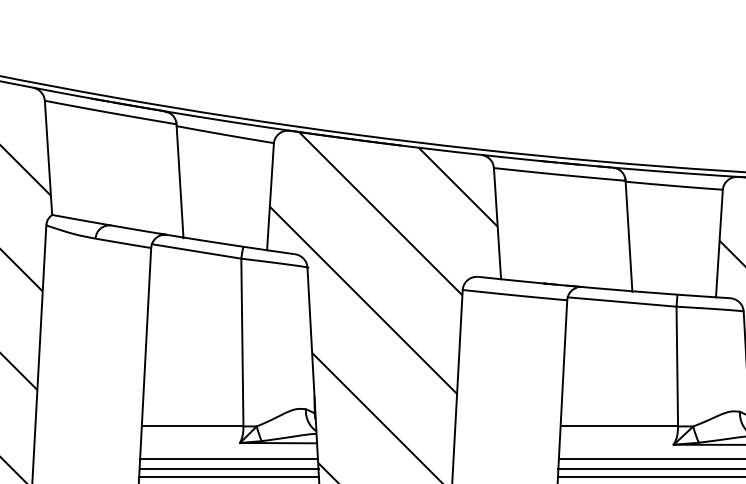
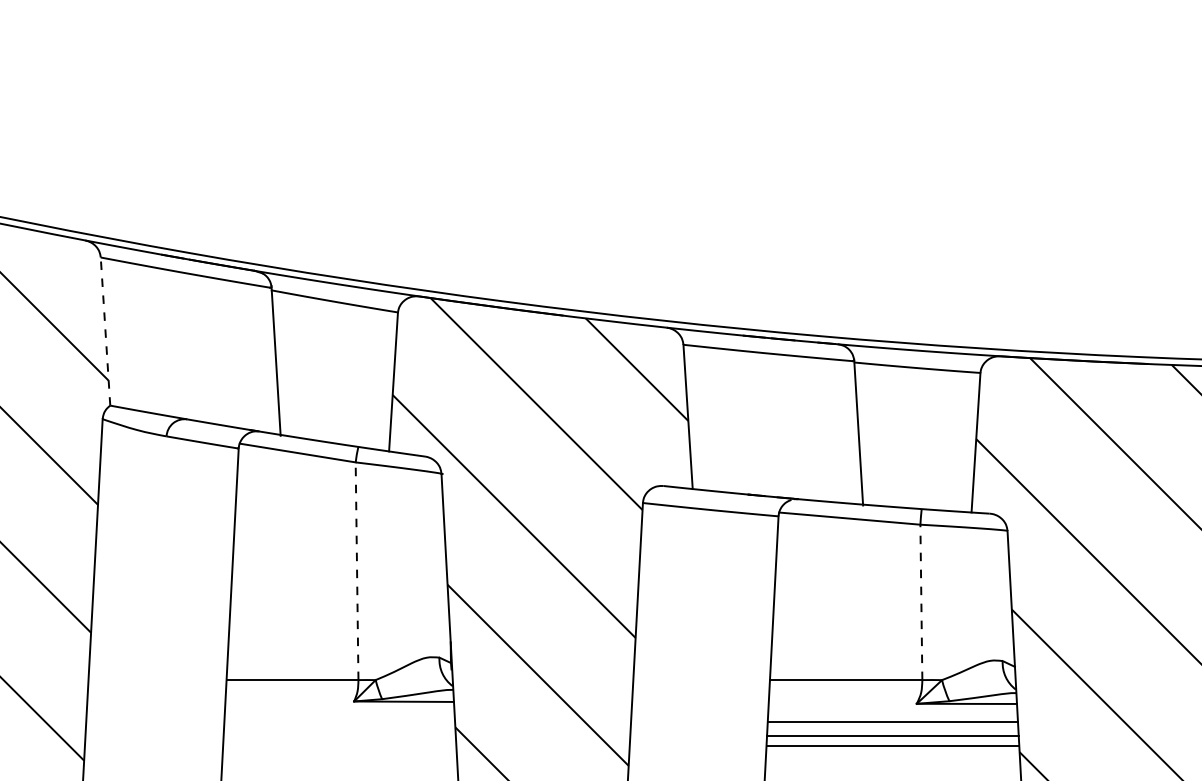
line: (48, 157) -> (105, 331), solid -> dashed
line: (242, 342) -> (357, 571), solid -> dashed
line: (677, 366) -> (921, 602), solid -> dashed
line: (228, 458) -> (339, 721), removed
line: (228, 469) -> (339, 735), removed
line: (228, 477) -> (339, 746), removed

